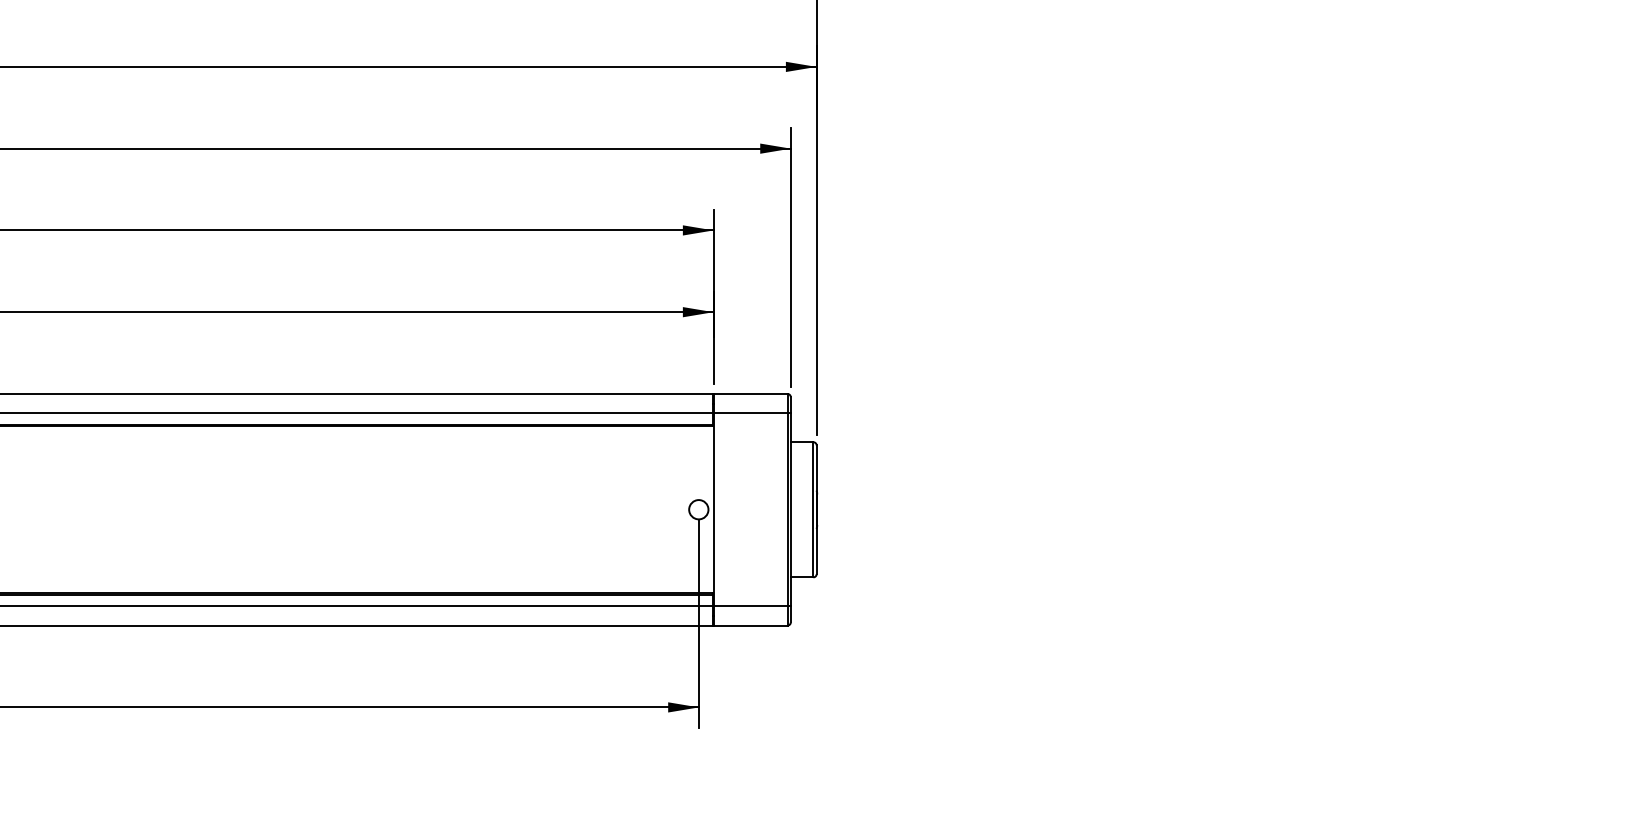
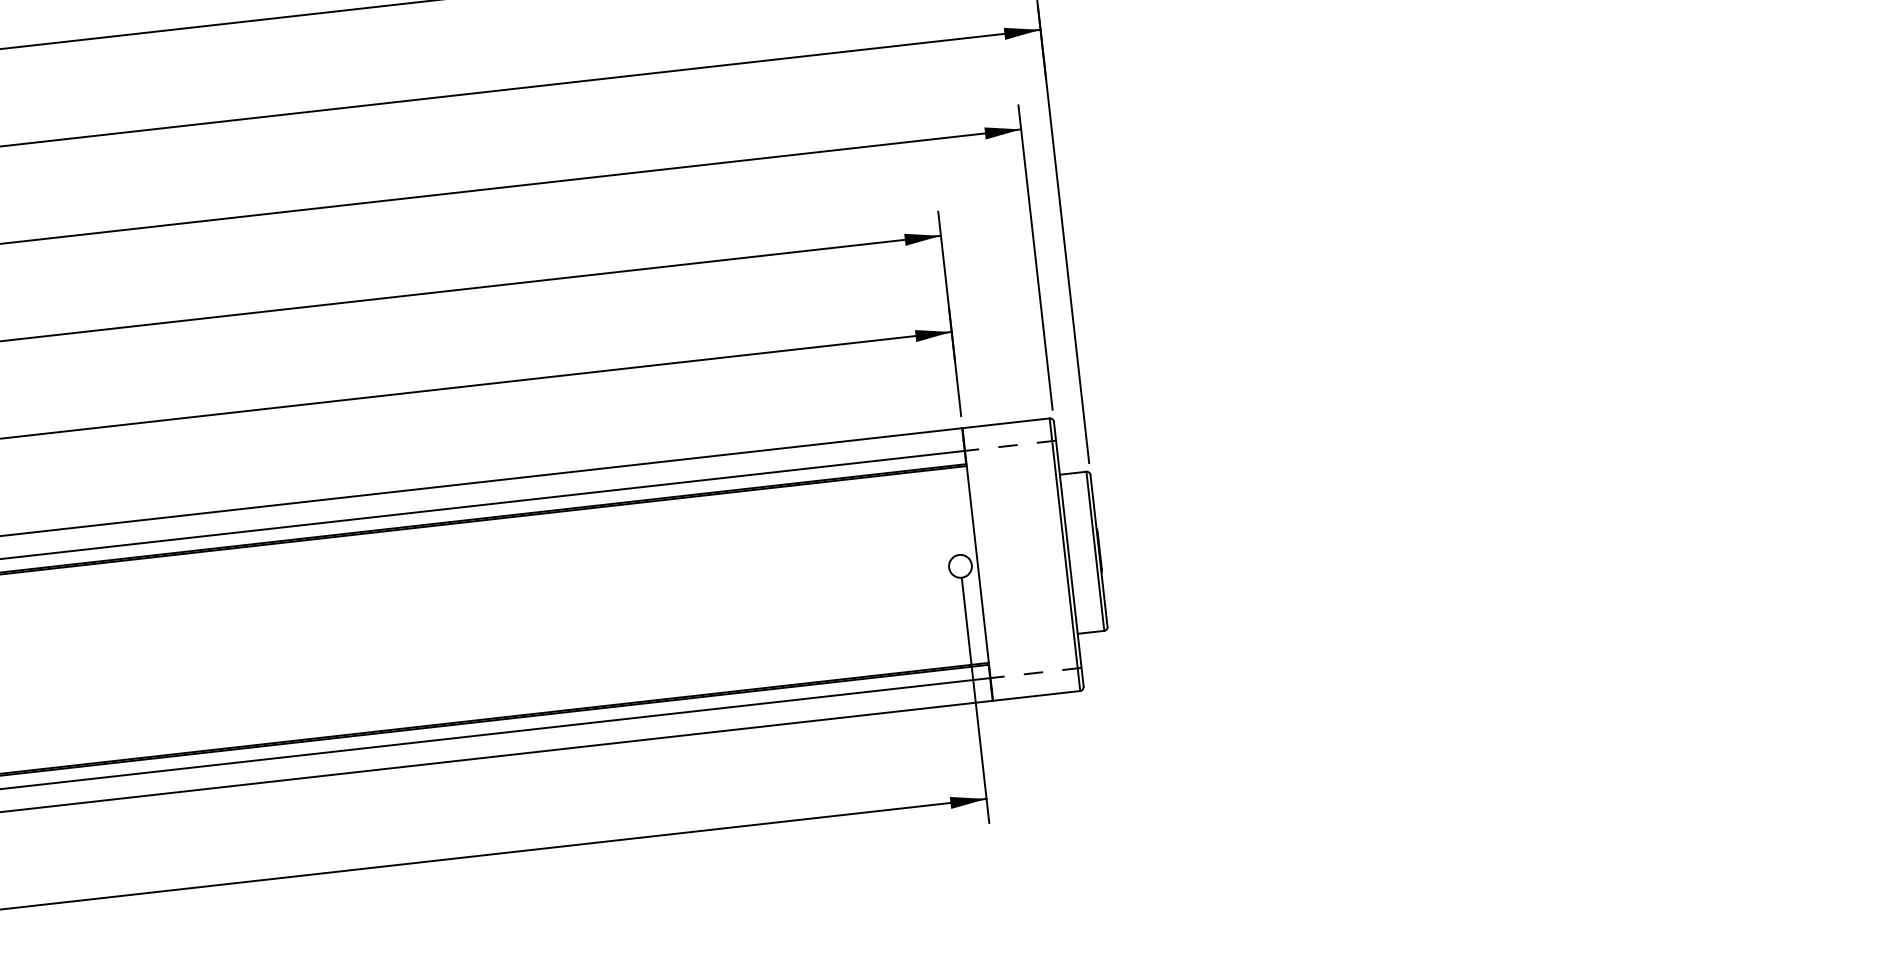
line: (752, 413) -> (1010, 446), solid -> dashed
line: (752, 606) -> (1036, 673), solid -> dashed

